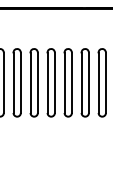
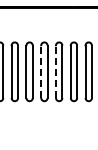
line: (47, 83) -> (41, 72), solid -> dashed
line: (65, 83) -> (56, 72), solid -> dashed

